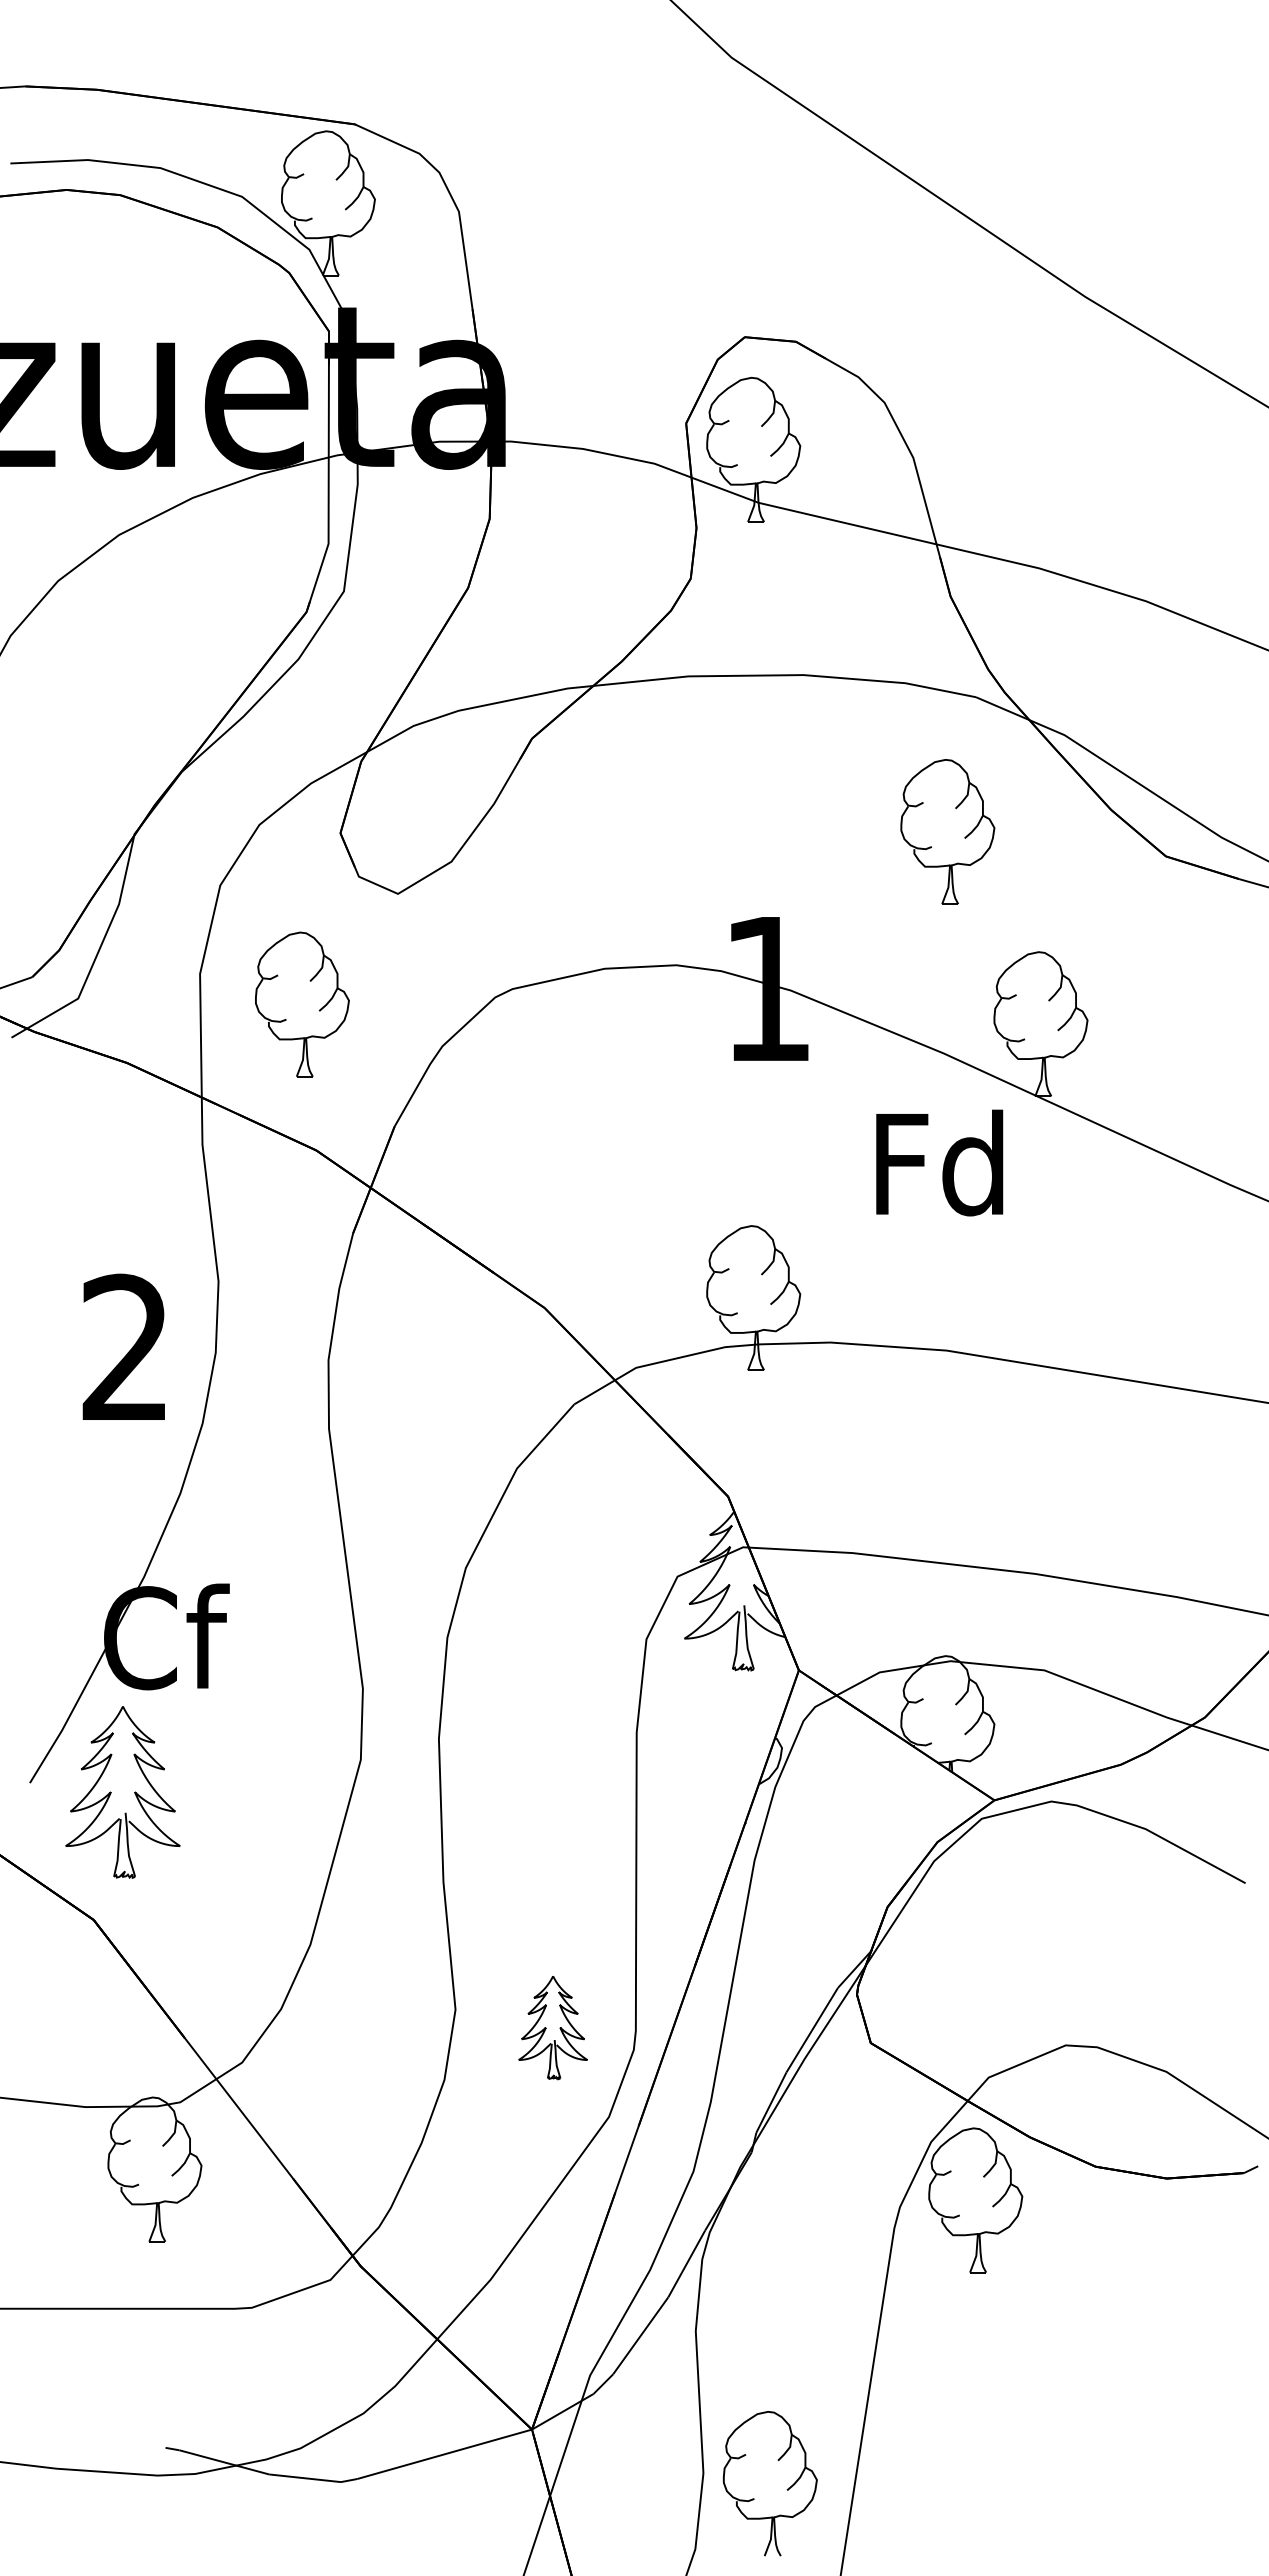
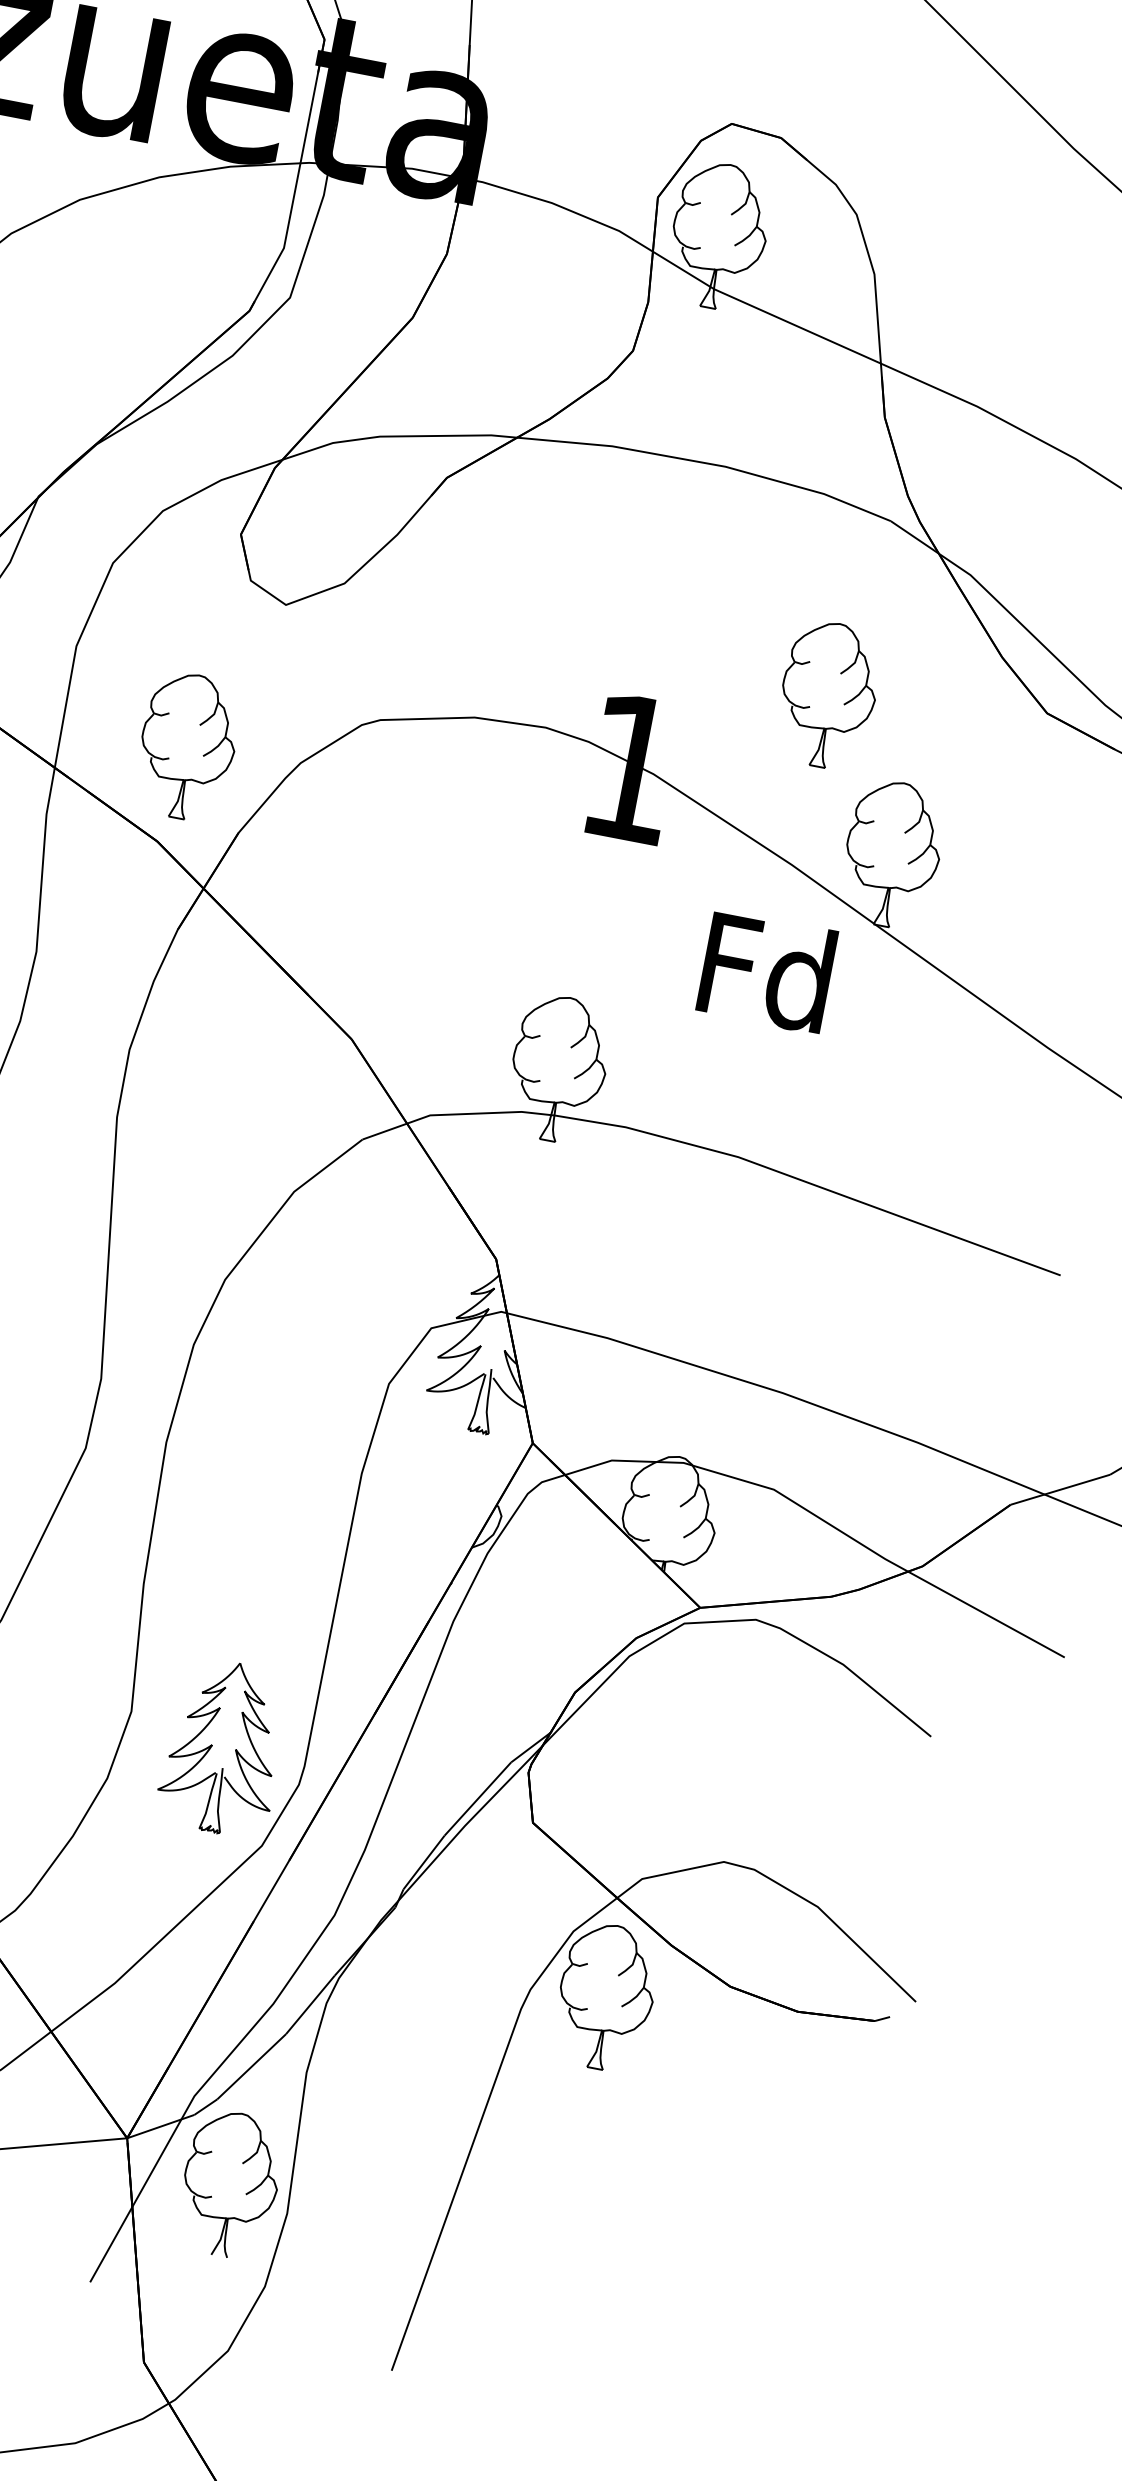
part: (947, 831) -> (828, 694), moved
part: (302, 1004) -> (187, 746), moved
part: (552, 2027) -> (223, 1747), size x1.67
part: (770, 2483) -> (230, 2184), moved

